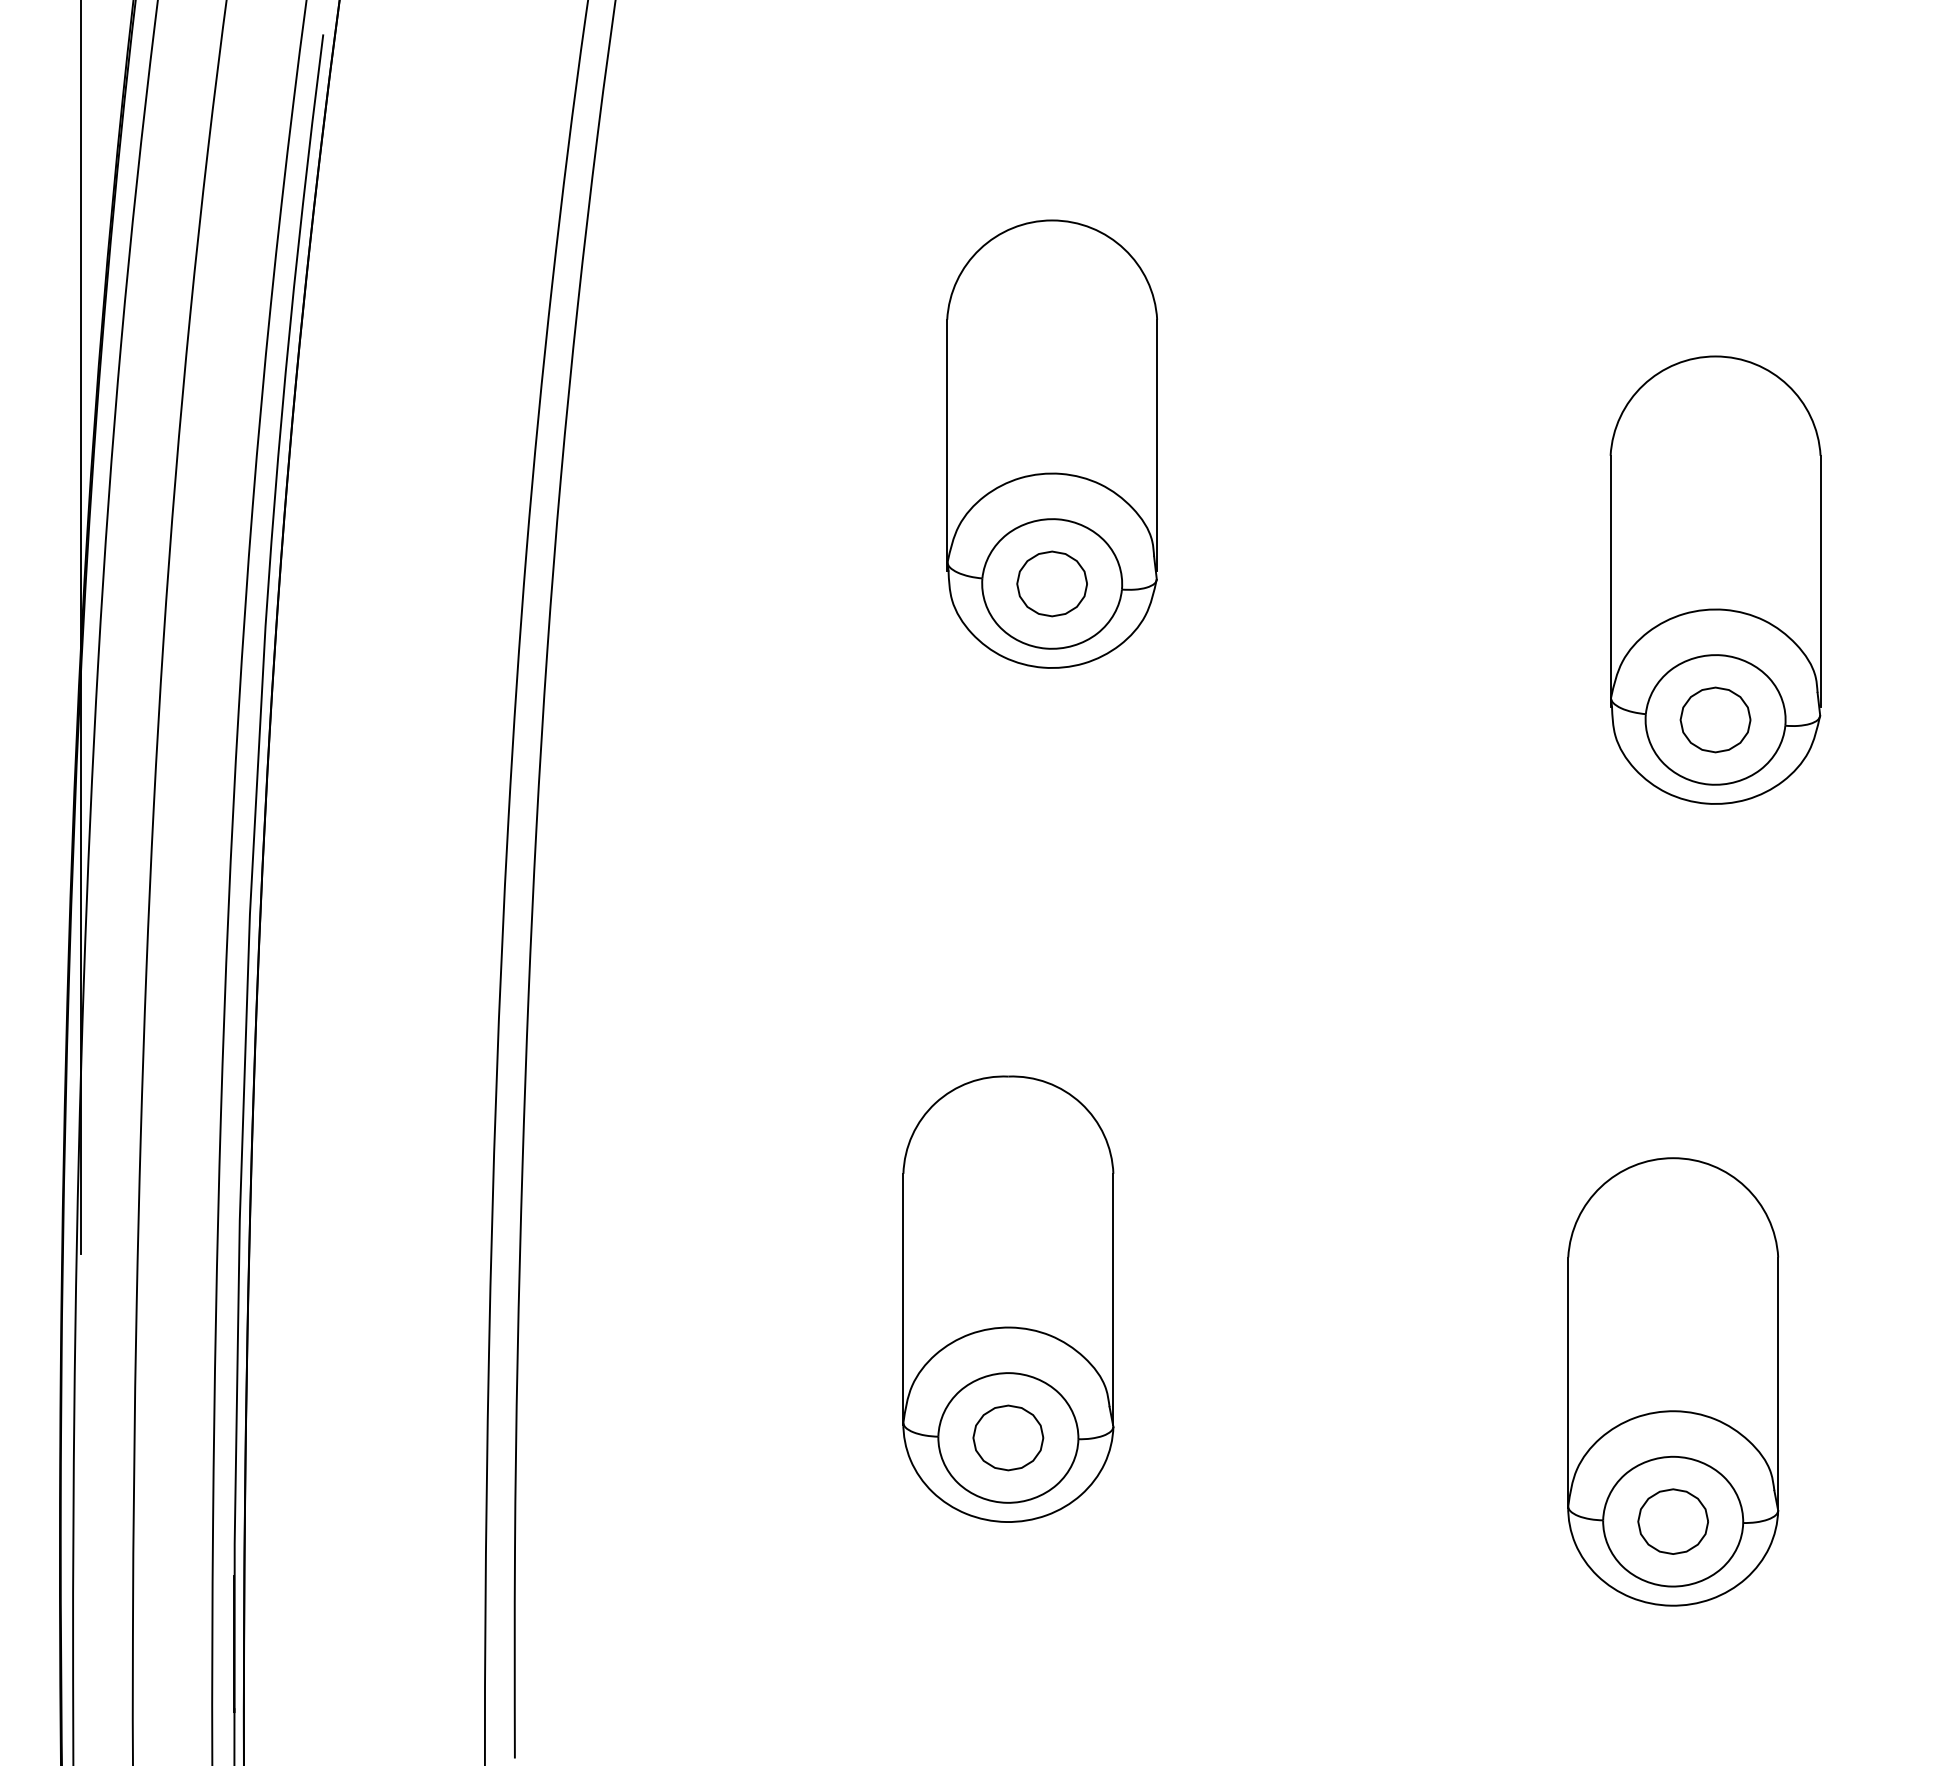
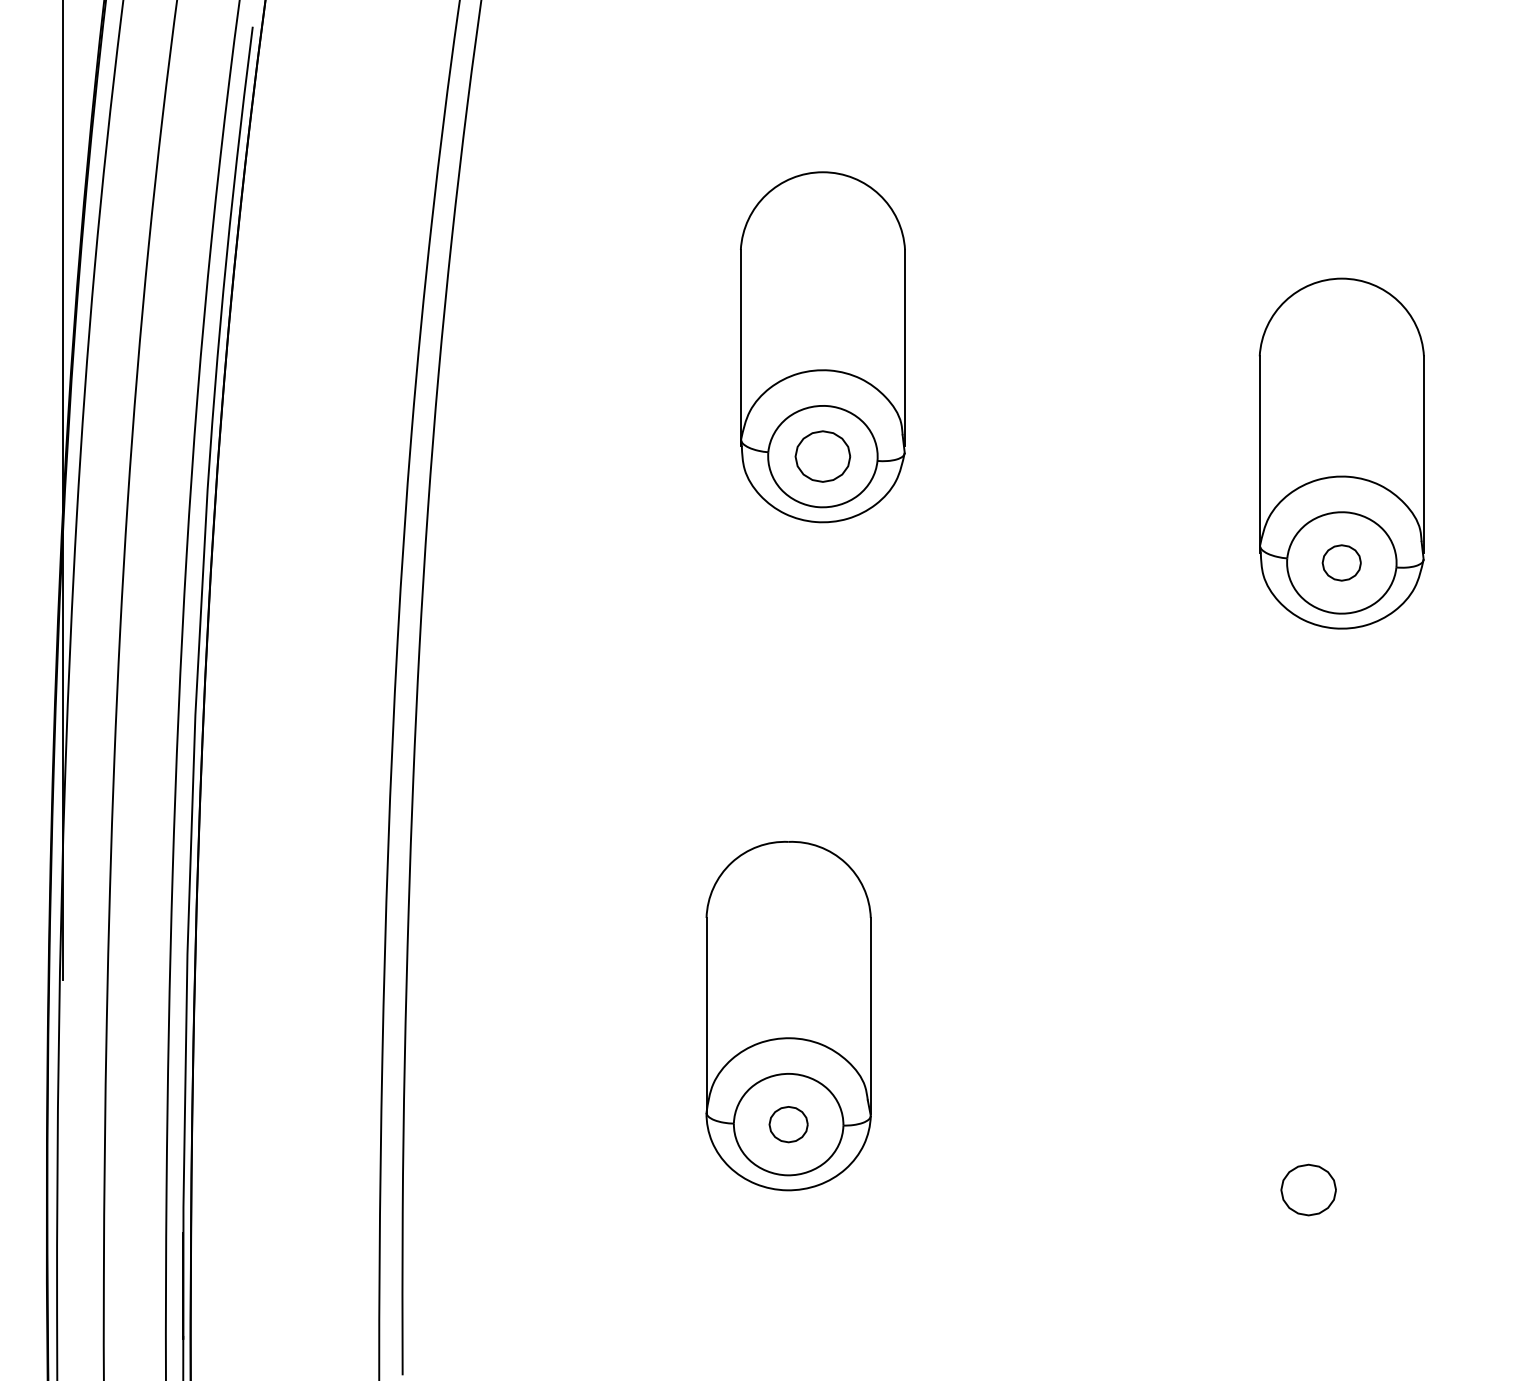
part: (1715, 719) -> (1341, 562), size x0.7
part: (1673, 1381) -> (1308, 1080), removed
part: (1008, 1437) -> (788, 1124), size x0.7

